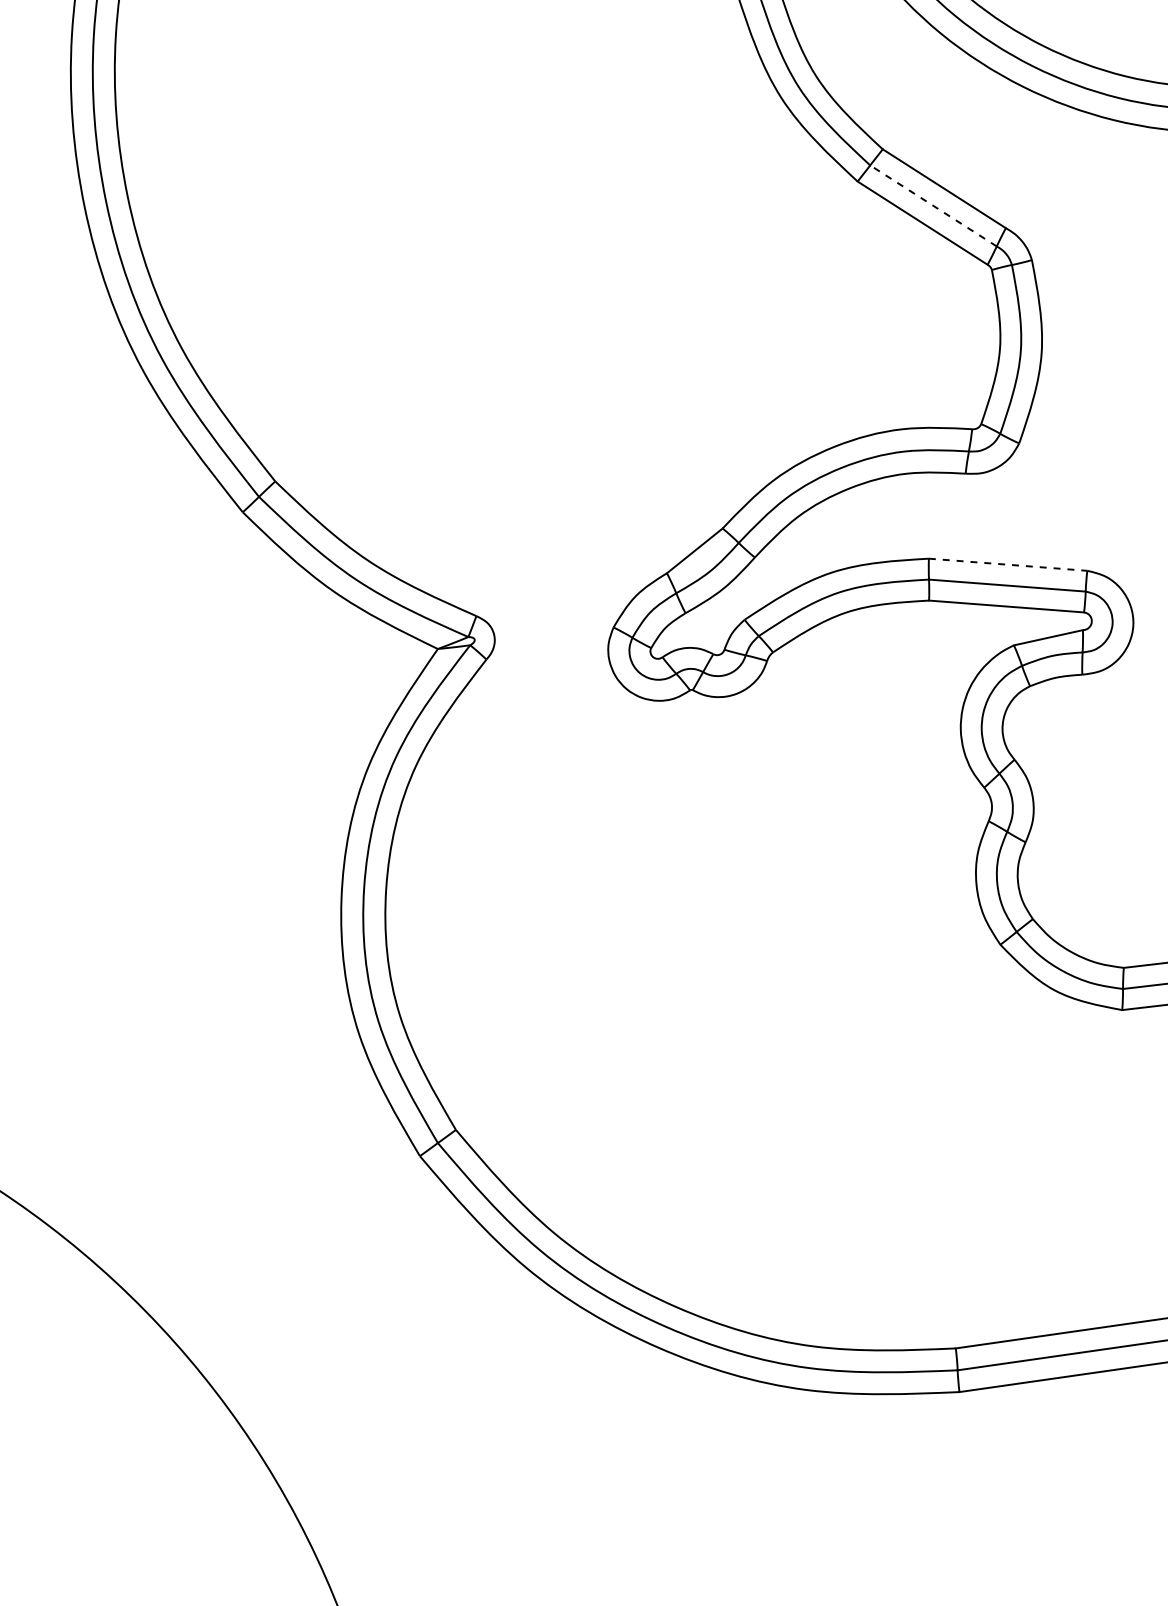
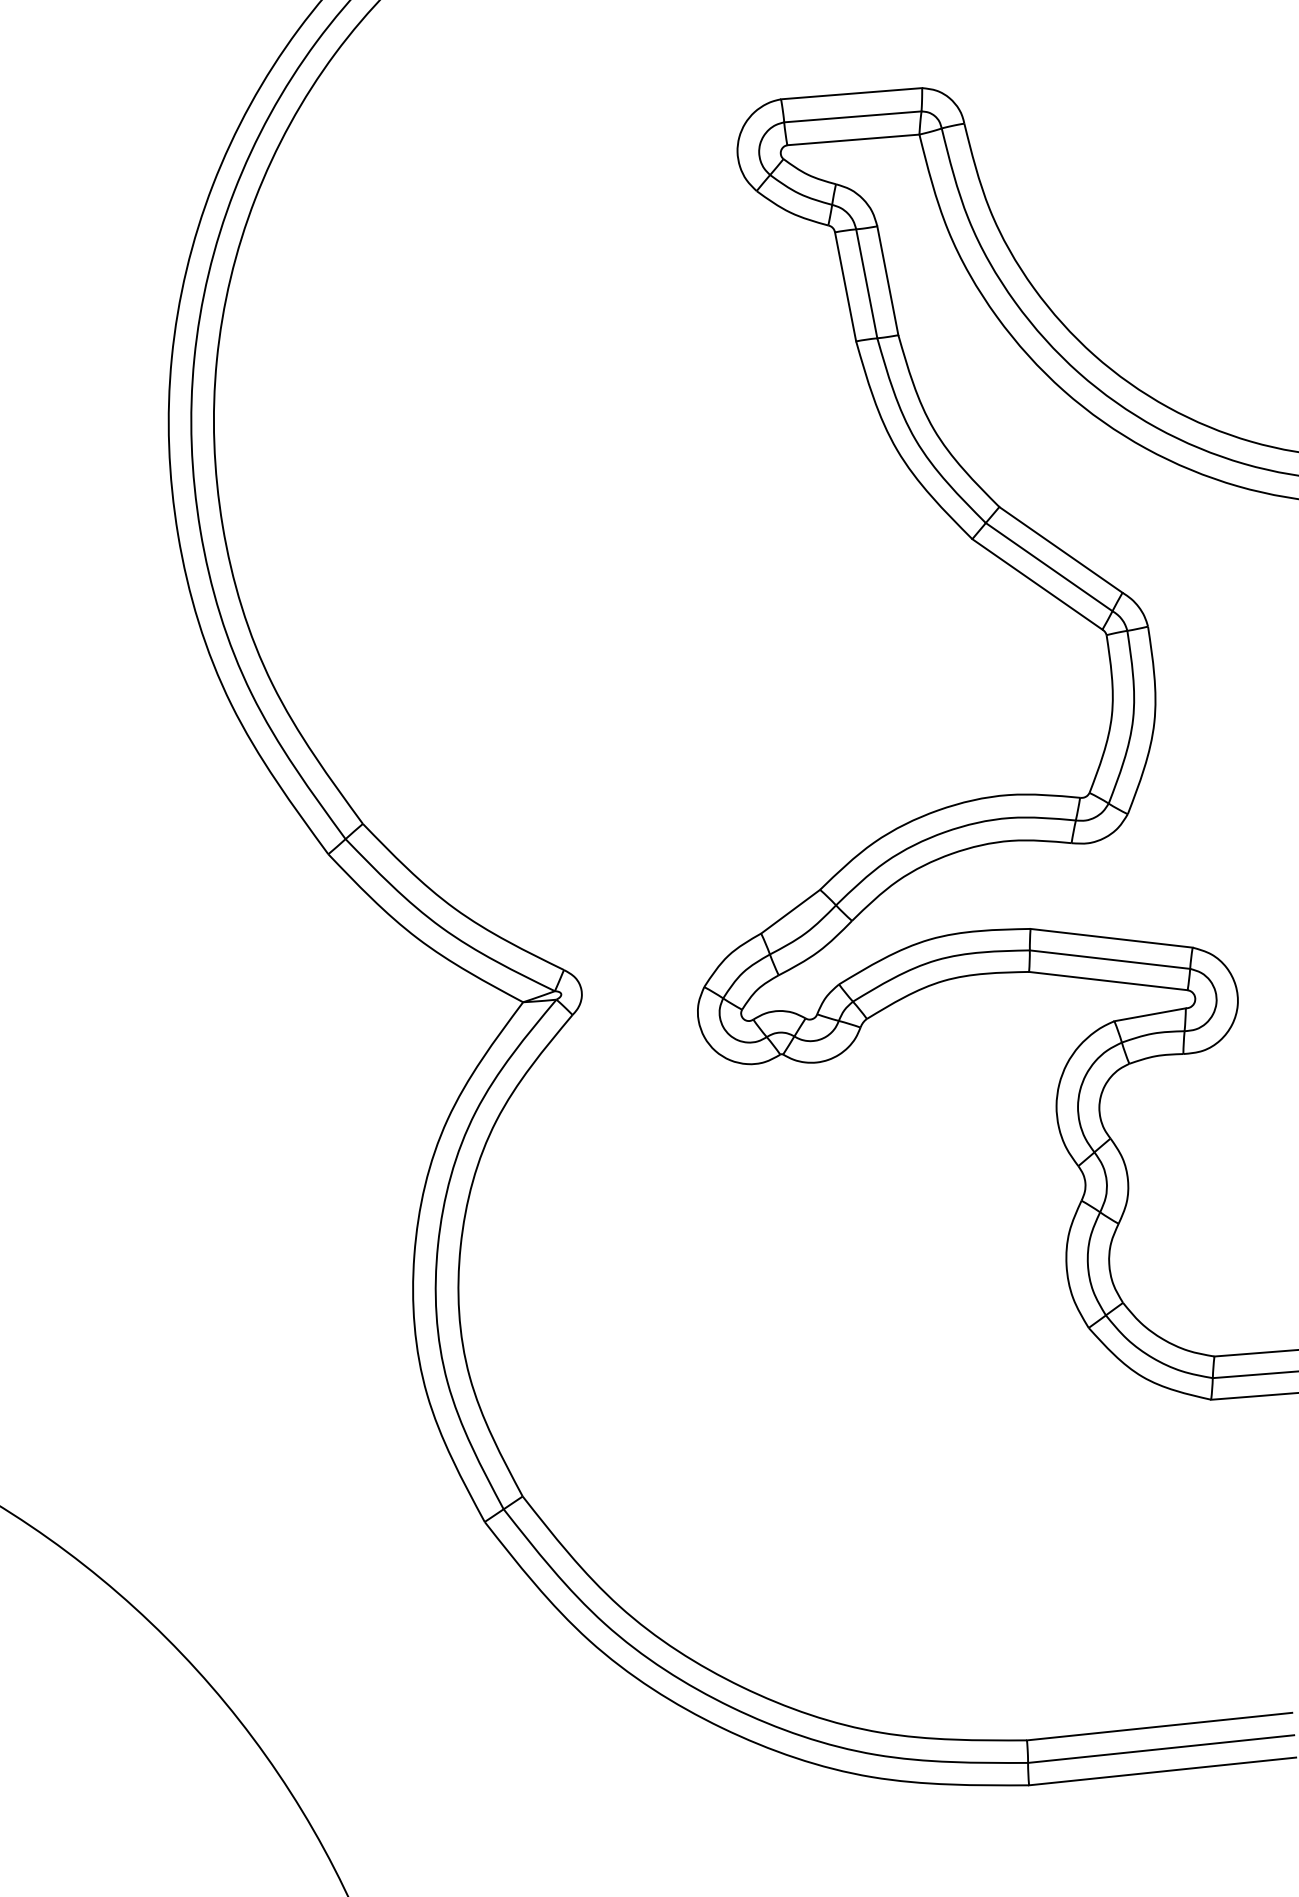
line: (932, 205) -> (1048, 566), dashed -> solid
line: (1008, 564) -> (1111, 938), dashed -> solid

